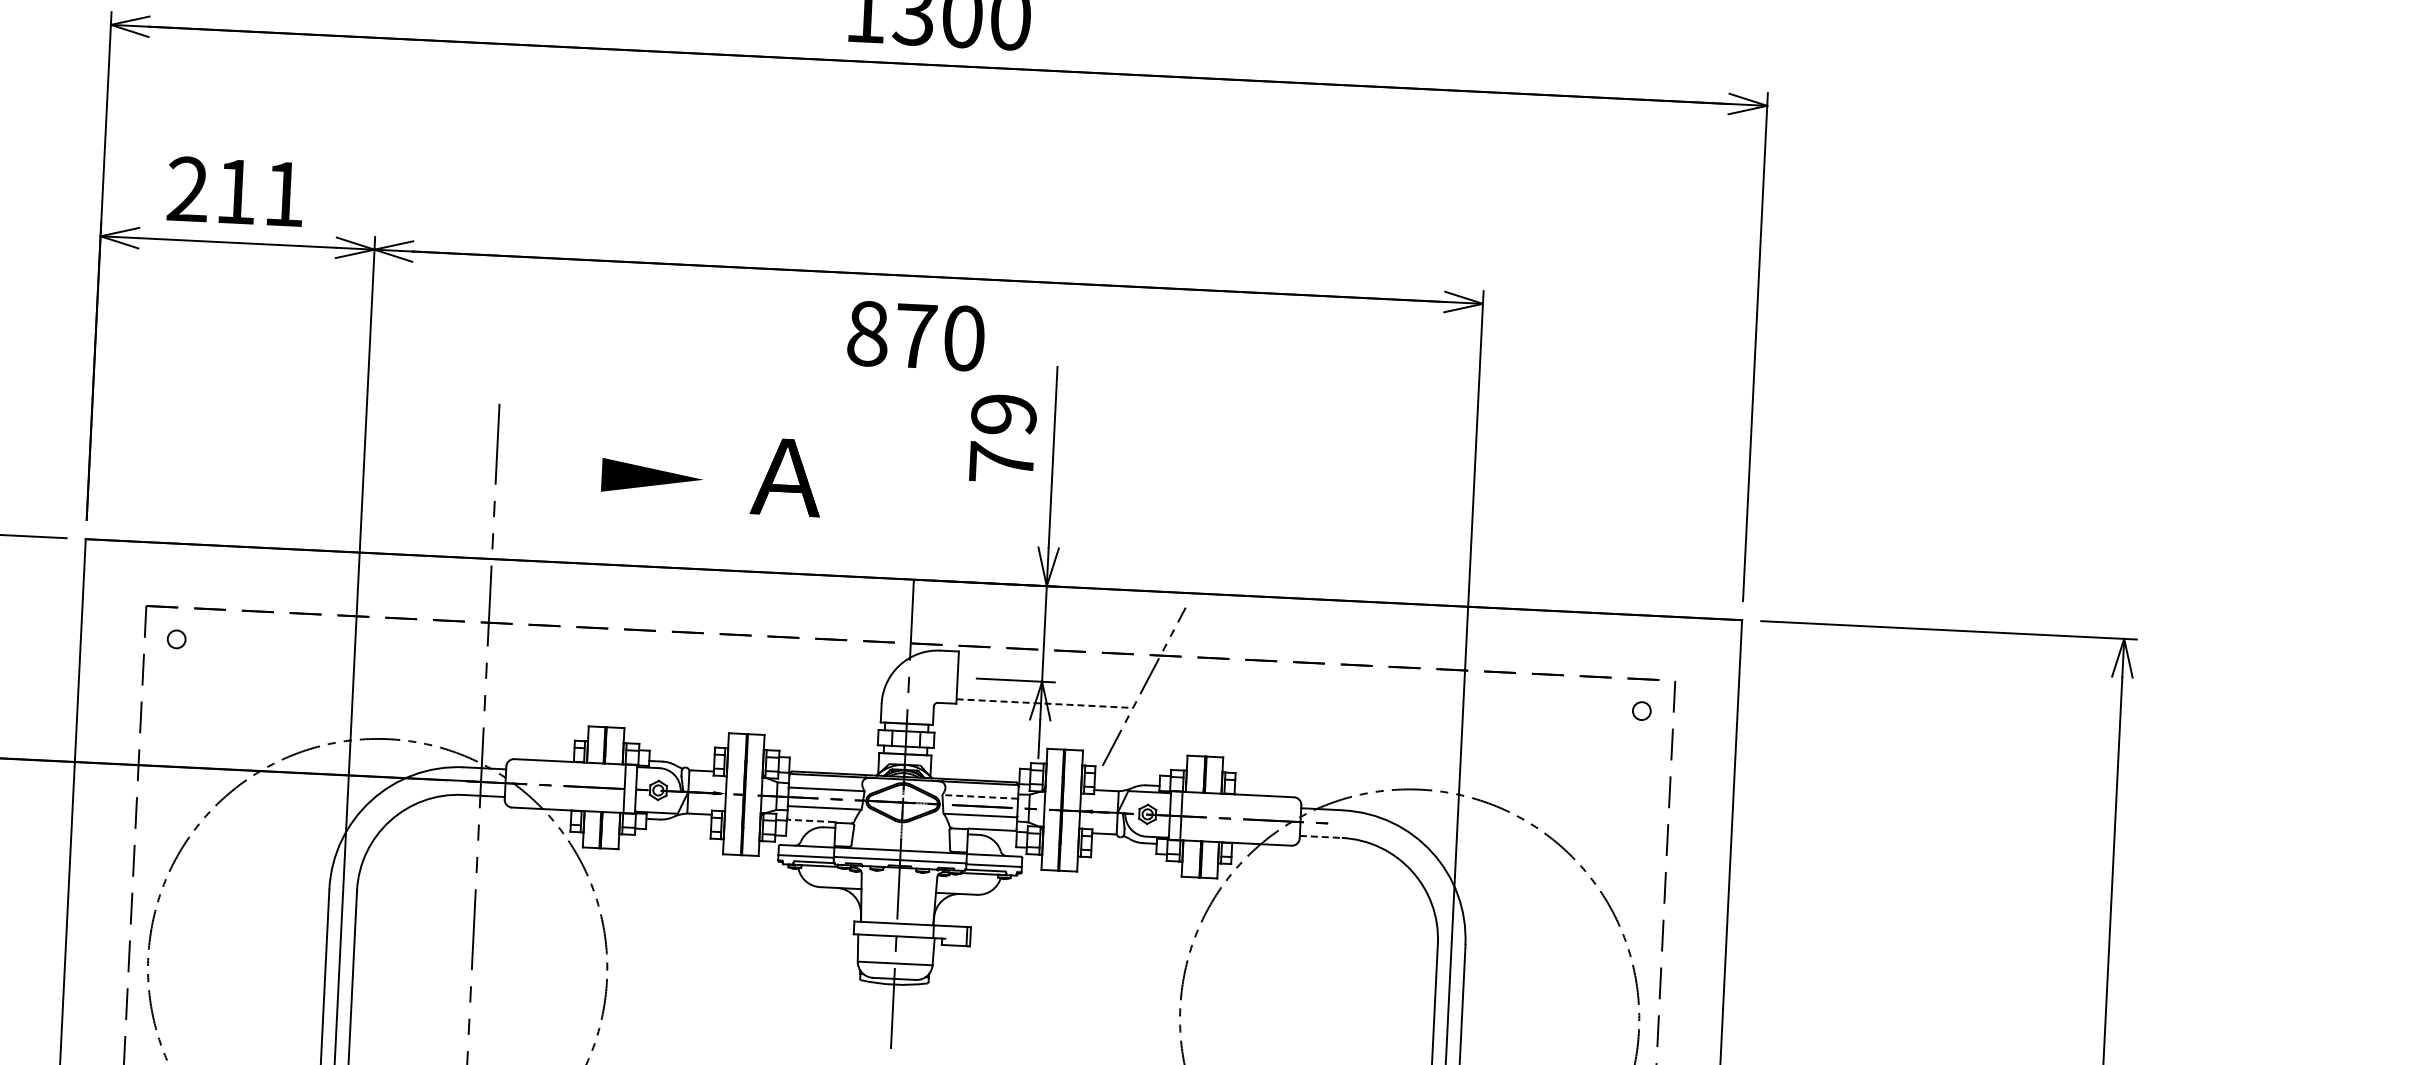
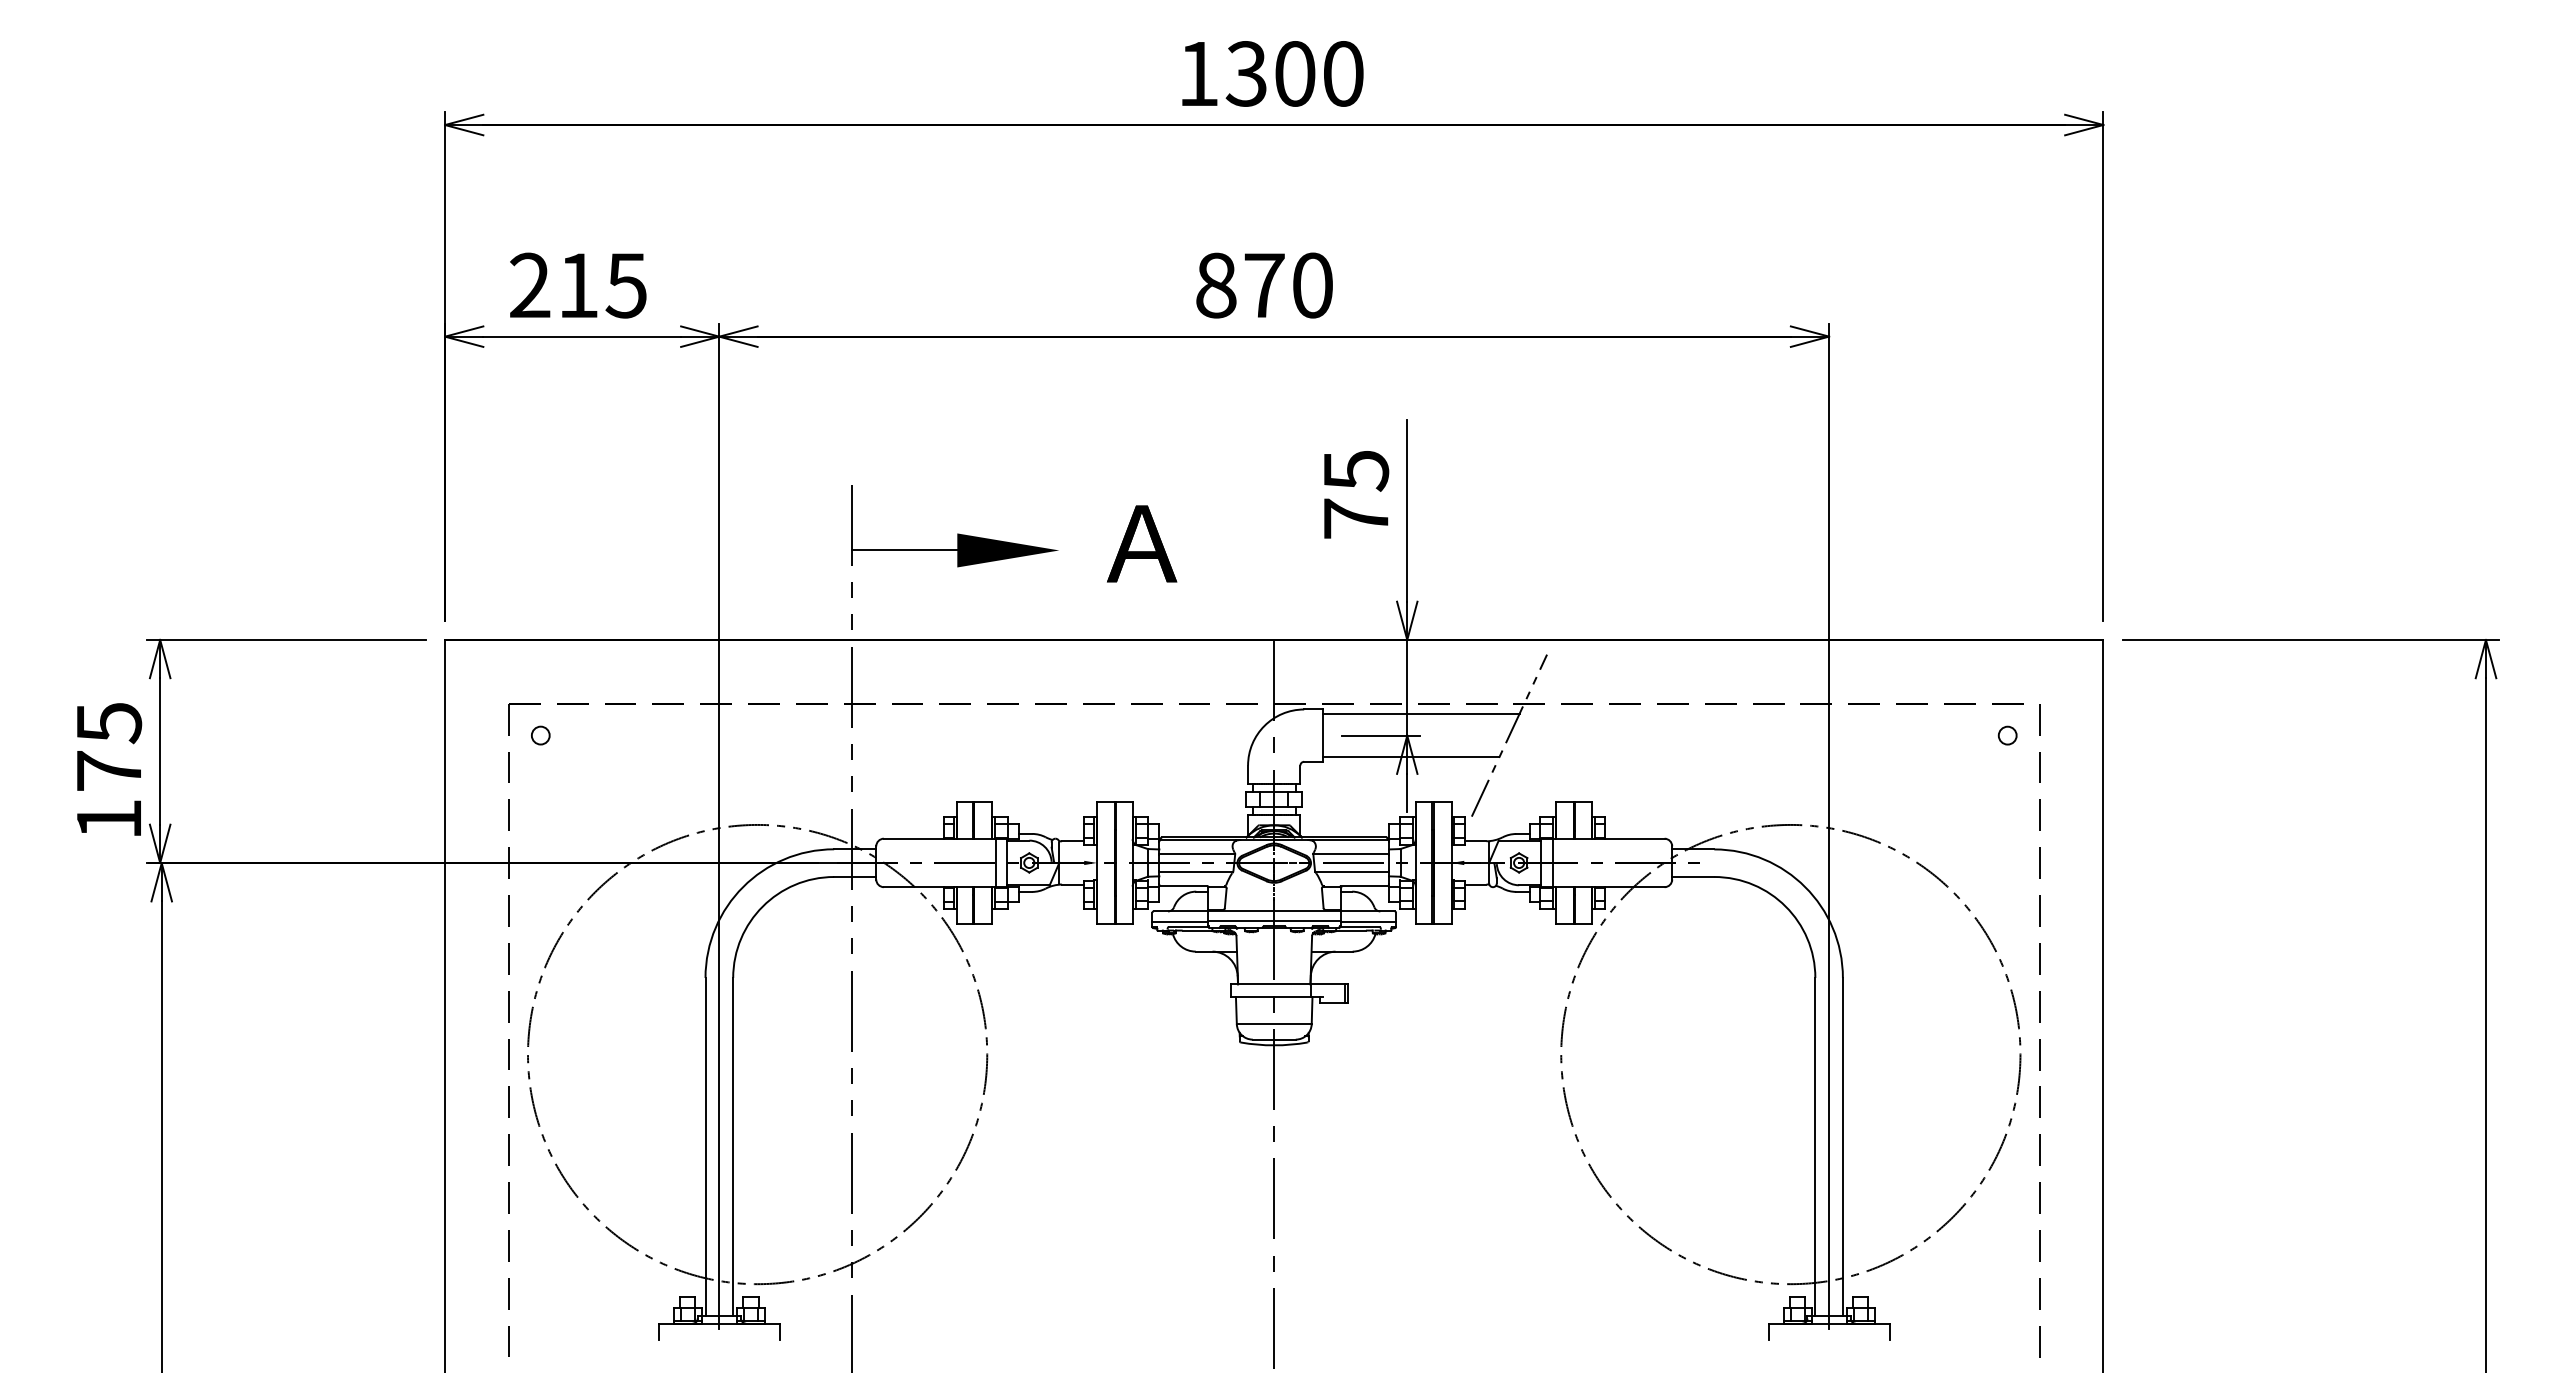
text: (283, 193) -> (625, 285), 211 -> 215
text: (916, 336) -> (1264, 285), moved
text: (1004, 415) -> (1356, 471), 79 -> 75
line: (549, 472) -> (904, 550), added
line: (1056, 660) -> (1420, 713), added
line: (1045, 703) -> (1411, 757), dashed -> solid
line: (980, 796) -> (1351, 853), dashed -> solid
line: (811, 820) -> (1183, 885), dashed -> solid
line: (1321, 836) -> (1693, 876), dashed -> solid

